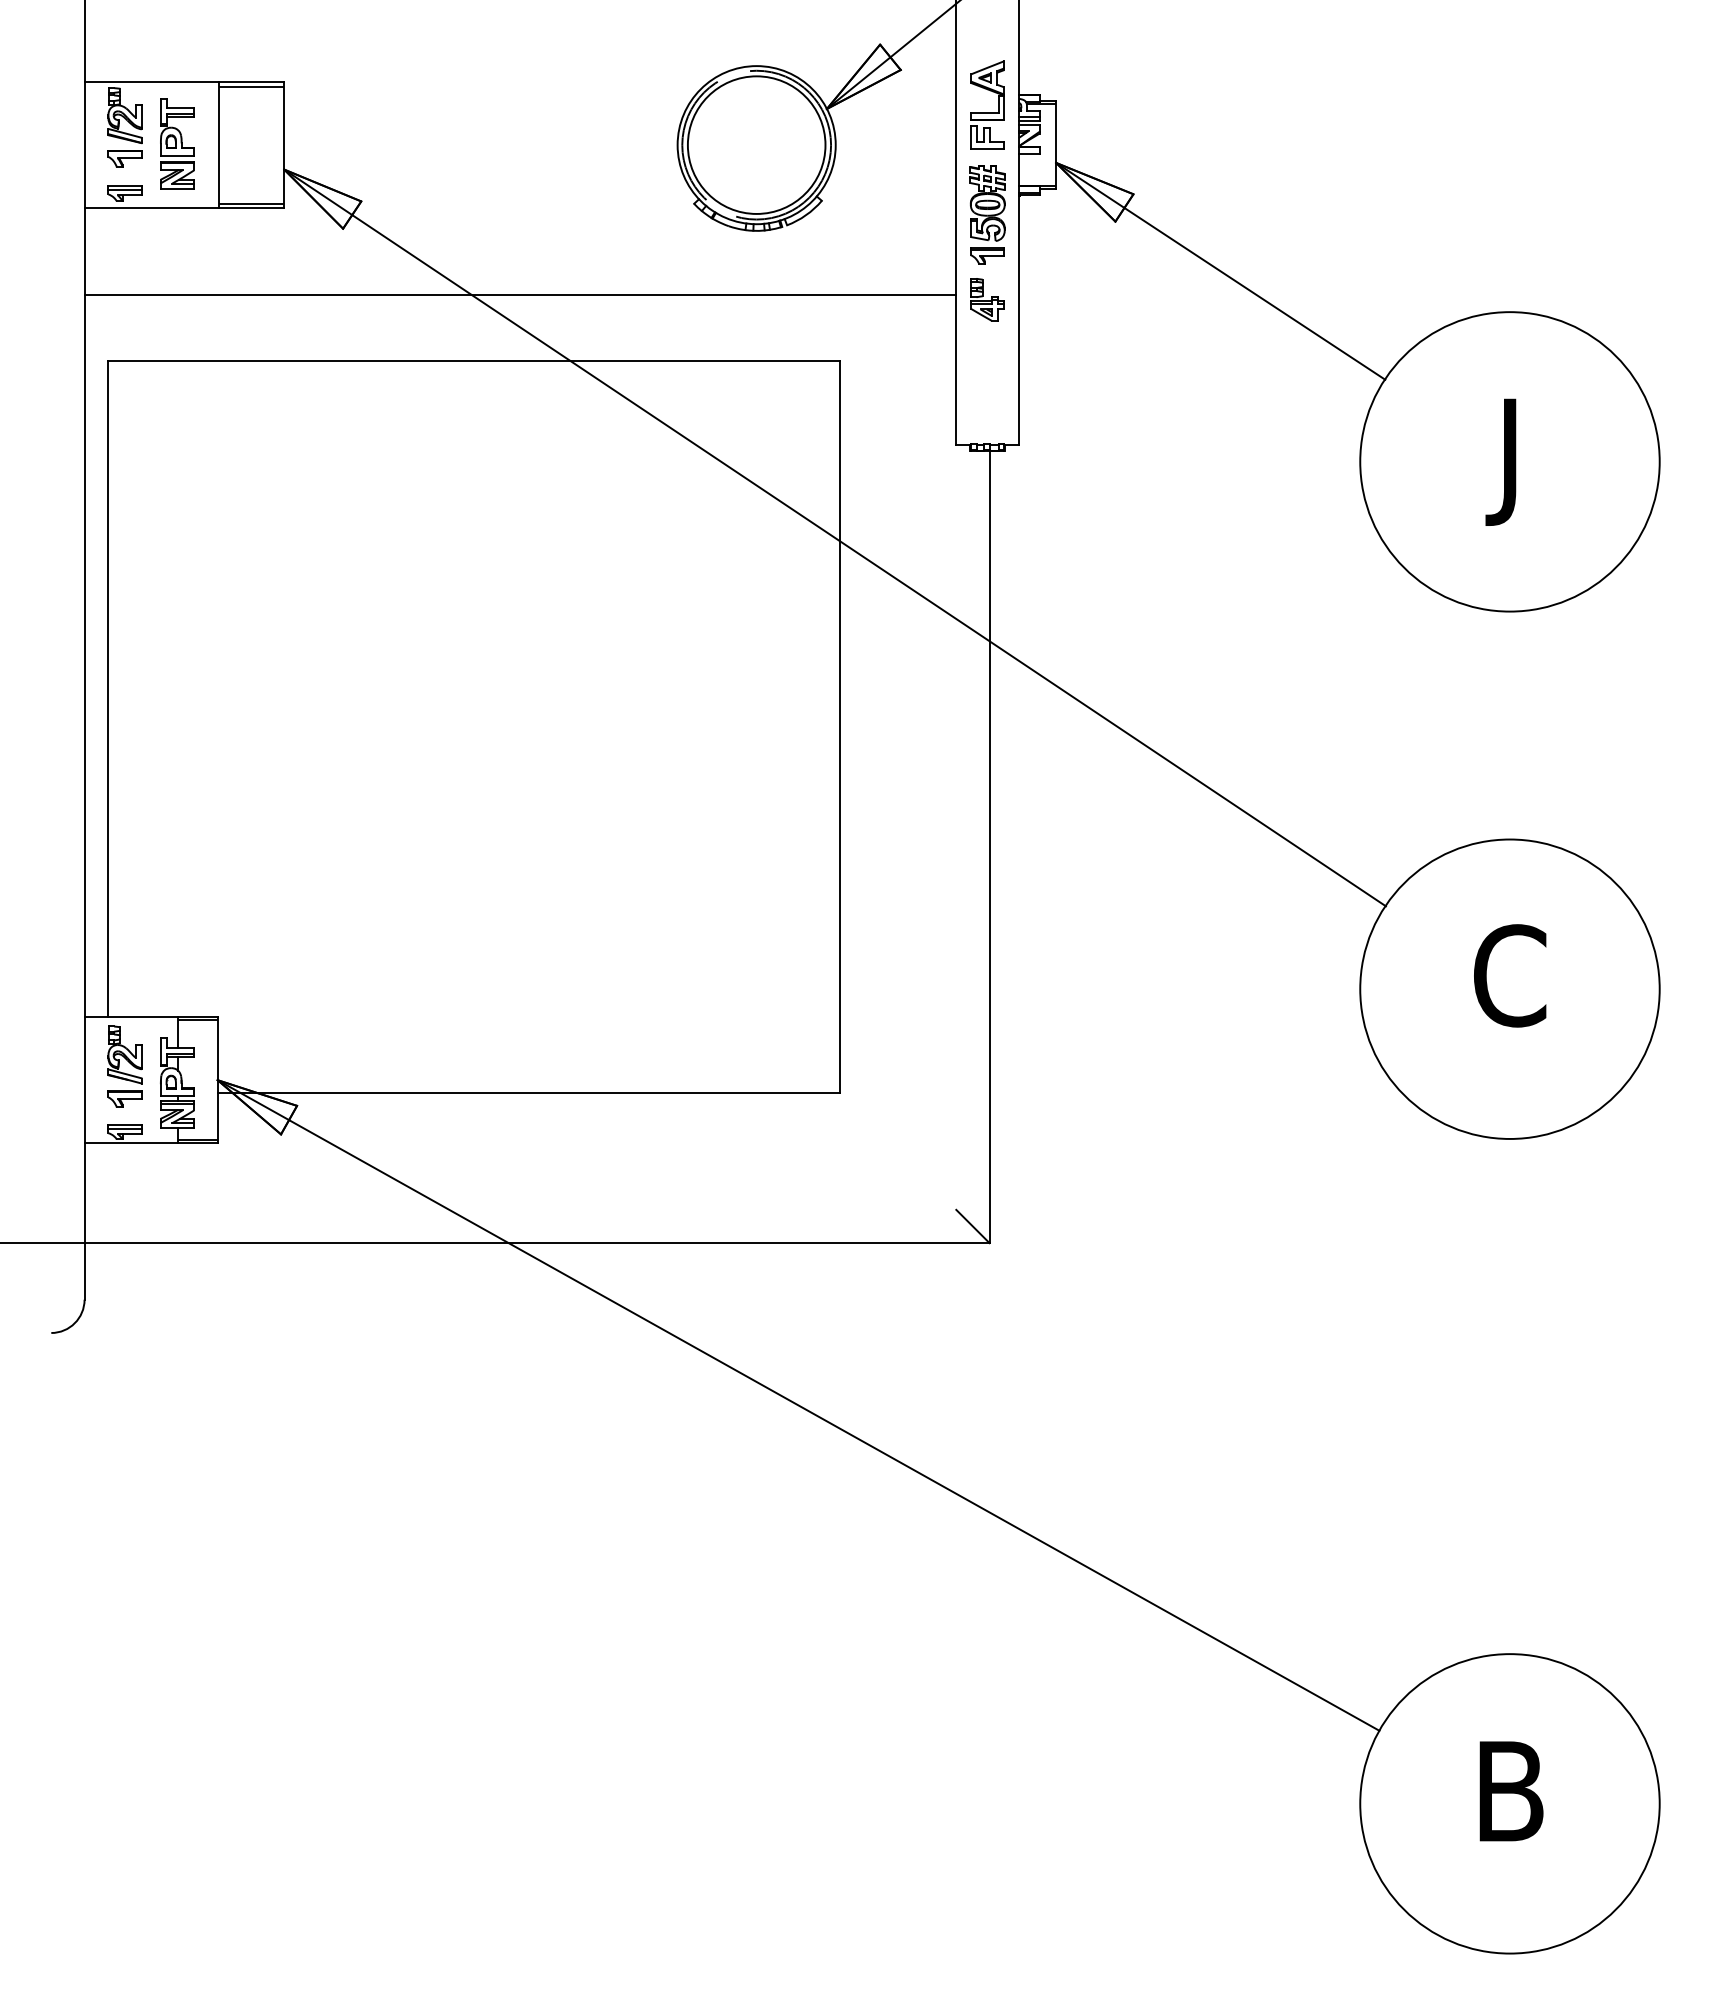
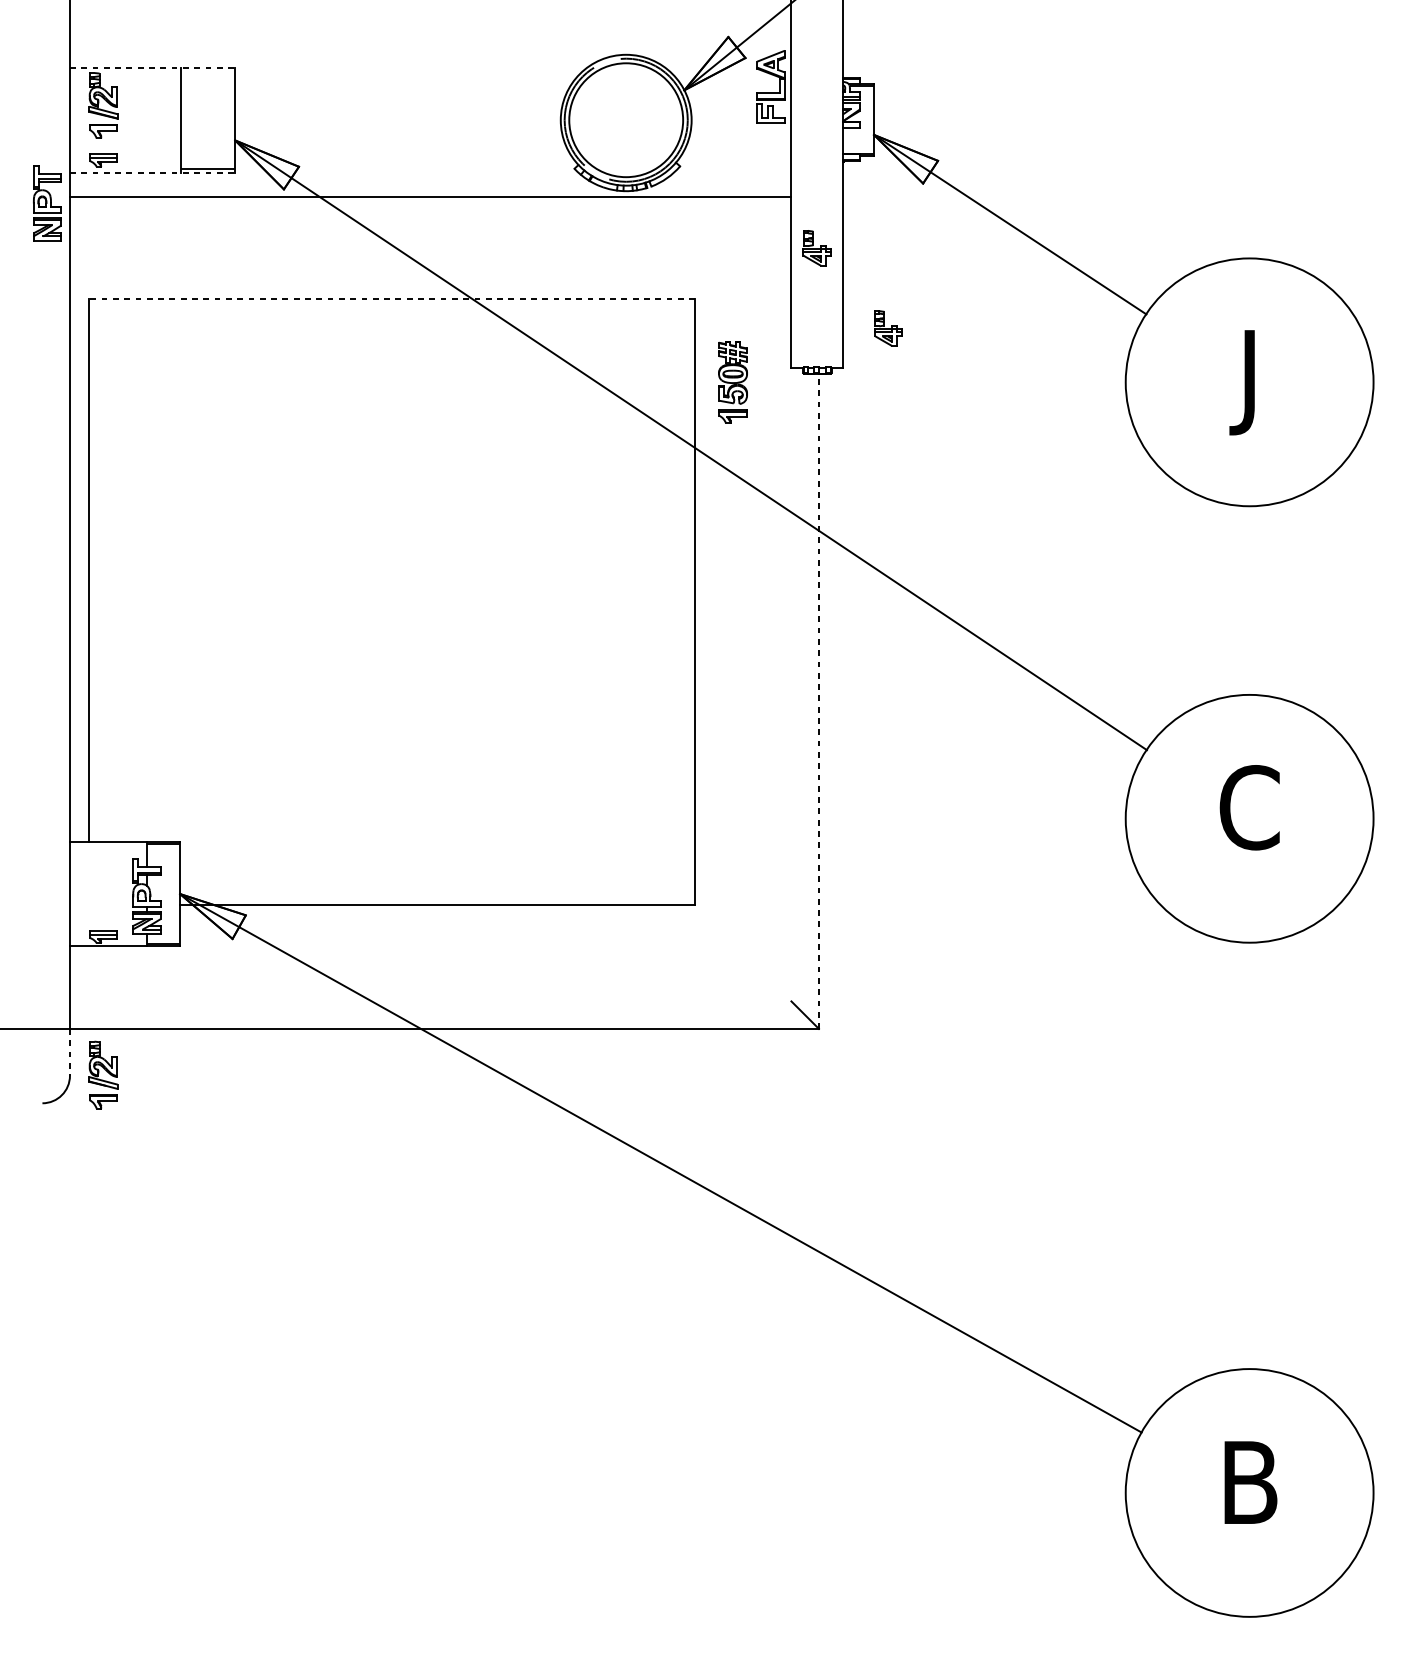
line: (184, 81) -> (152, 67), solid -> dashed
line: (251, 86) -> (208, 71), removed
part: (987, 112) -> (770, 93), moved
part: (177, 143) -> (47, 203), moved
line: (184, 208) -> (152, 172), solid -> dashed
part: (987, 214) -> (732, 382), moved
line: (520, 294) -> (430, 196), moved
line: (473, 361) -> (391, 299), solid -> dashed
part: (1073, 396) -> (888, 328), added
line: (989, 847) -> (818, 701), solid -> dashed
part: (124, 1066) -> (103, 1074), moved
line: (84, 1271) -> (69, 1052), solid -> dashed

